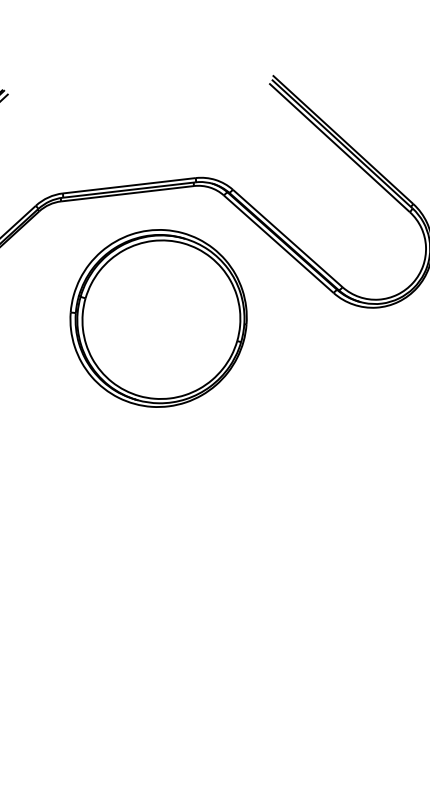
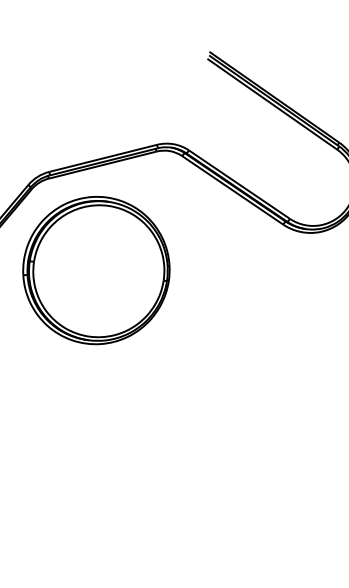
part: (158, 318) -> (96, 270), moved

